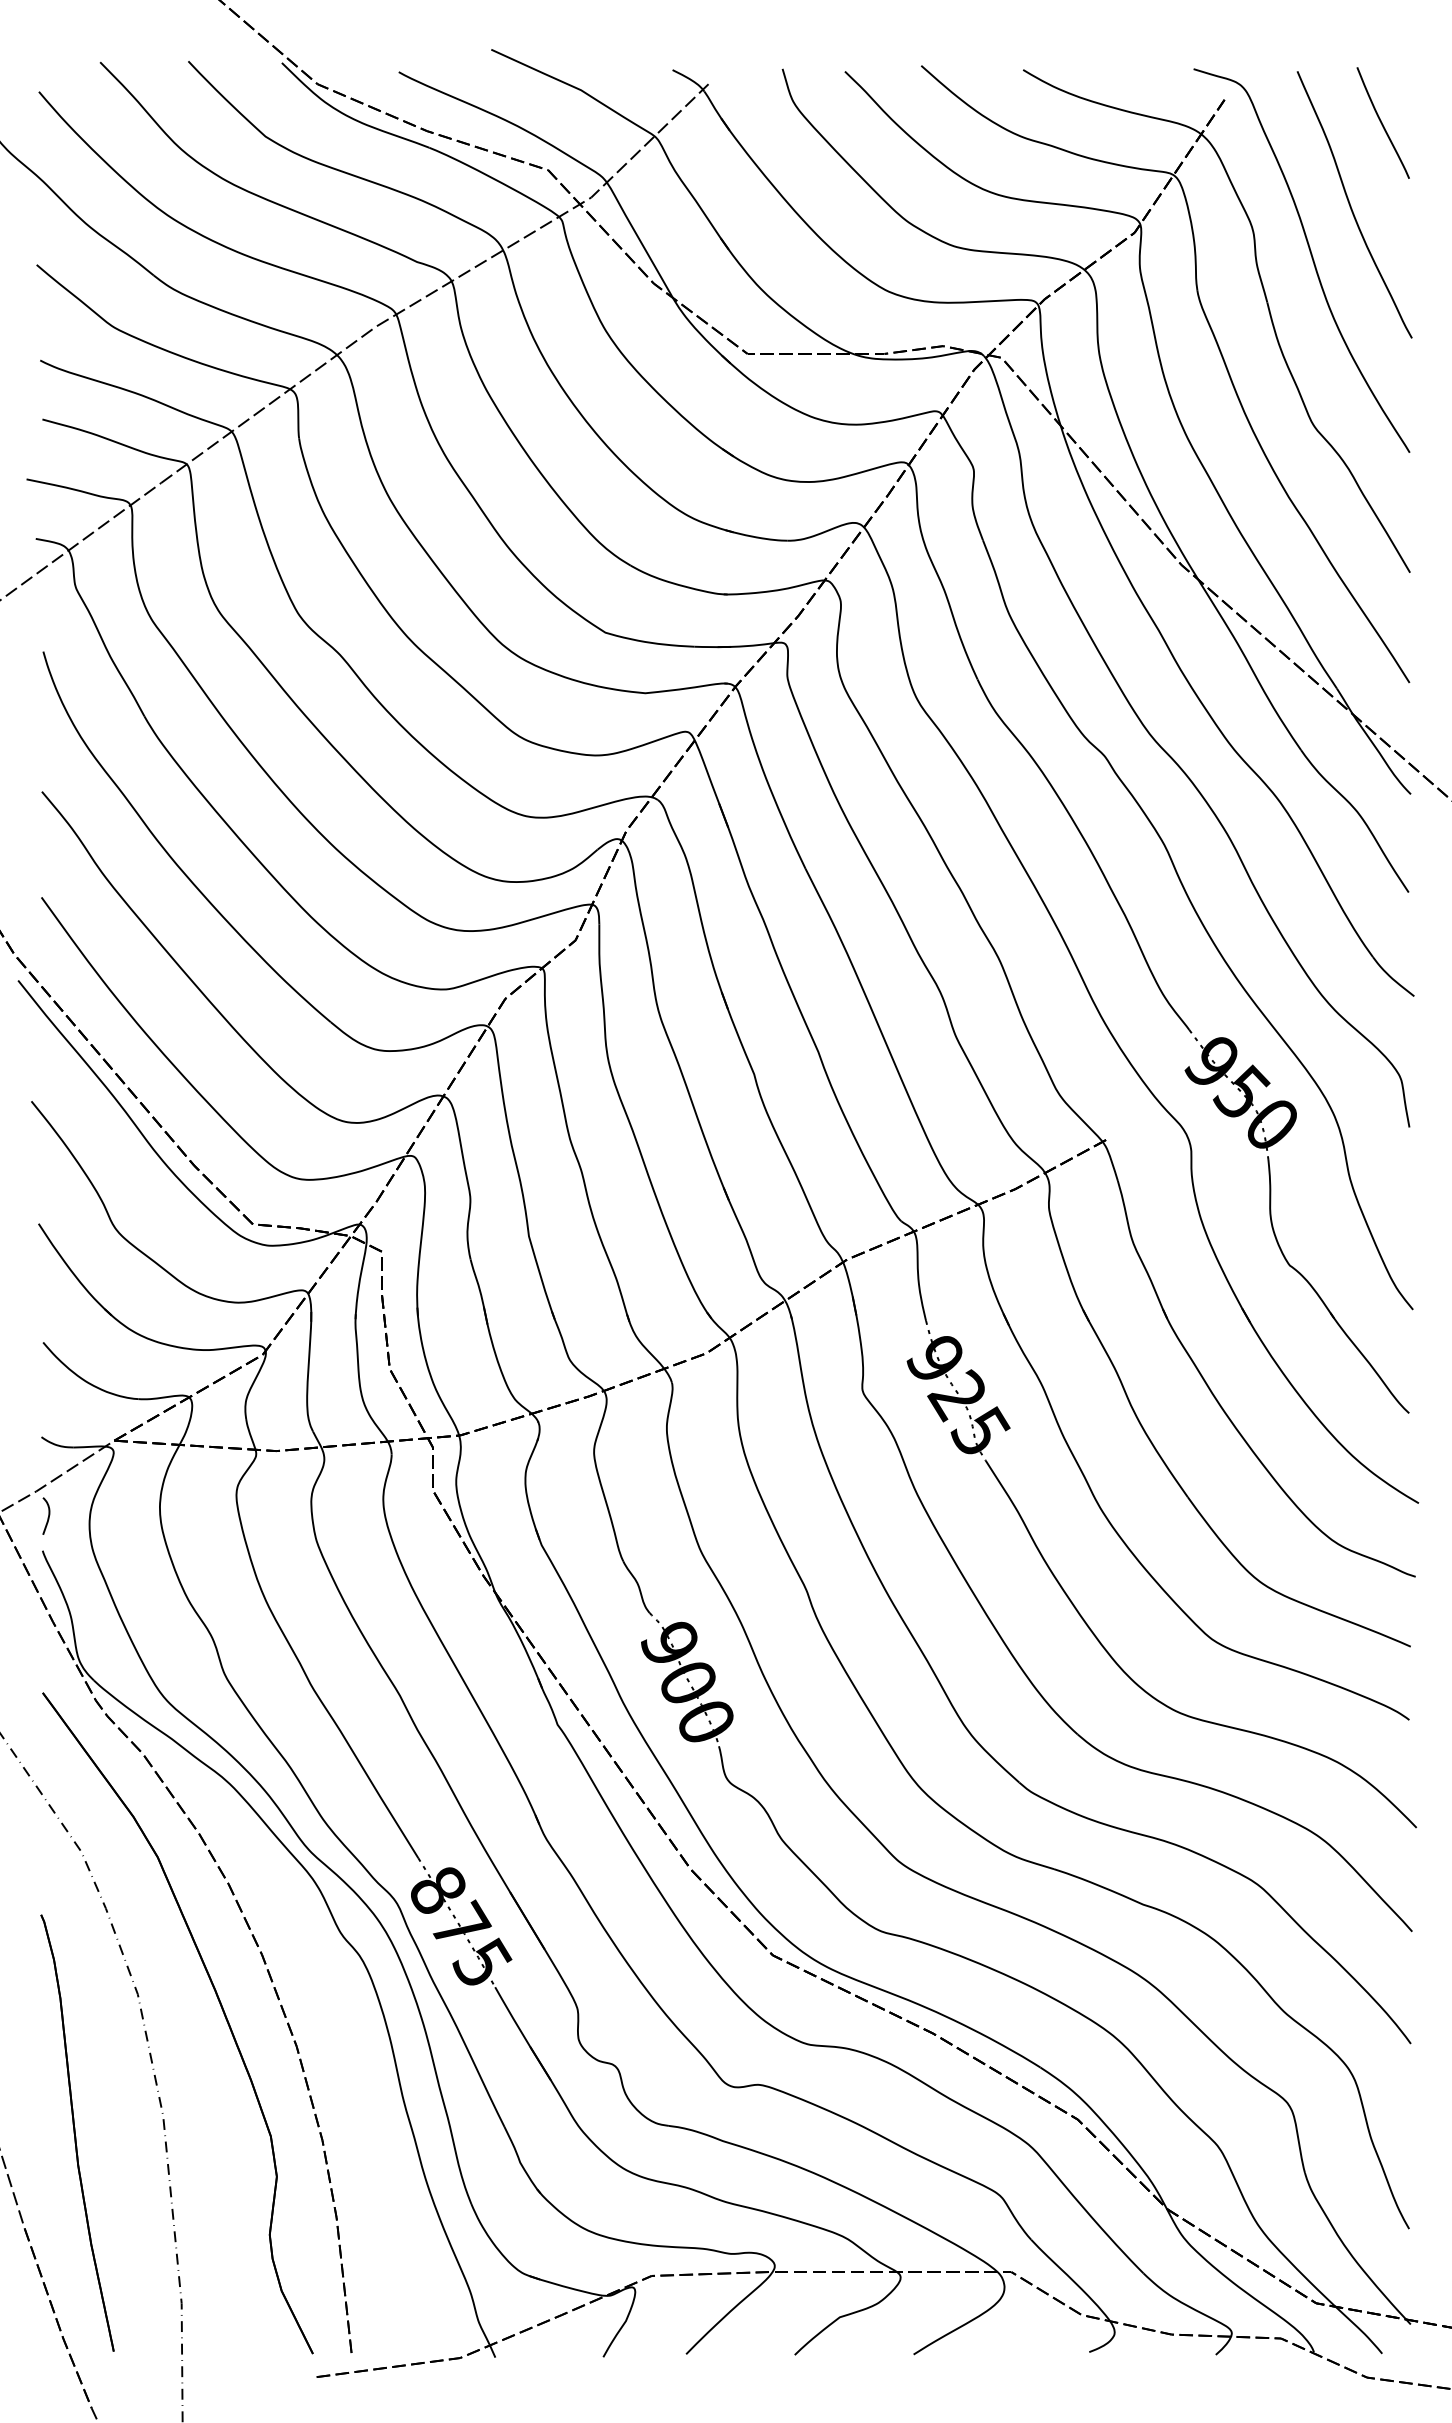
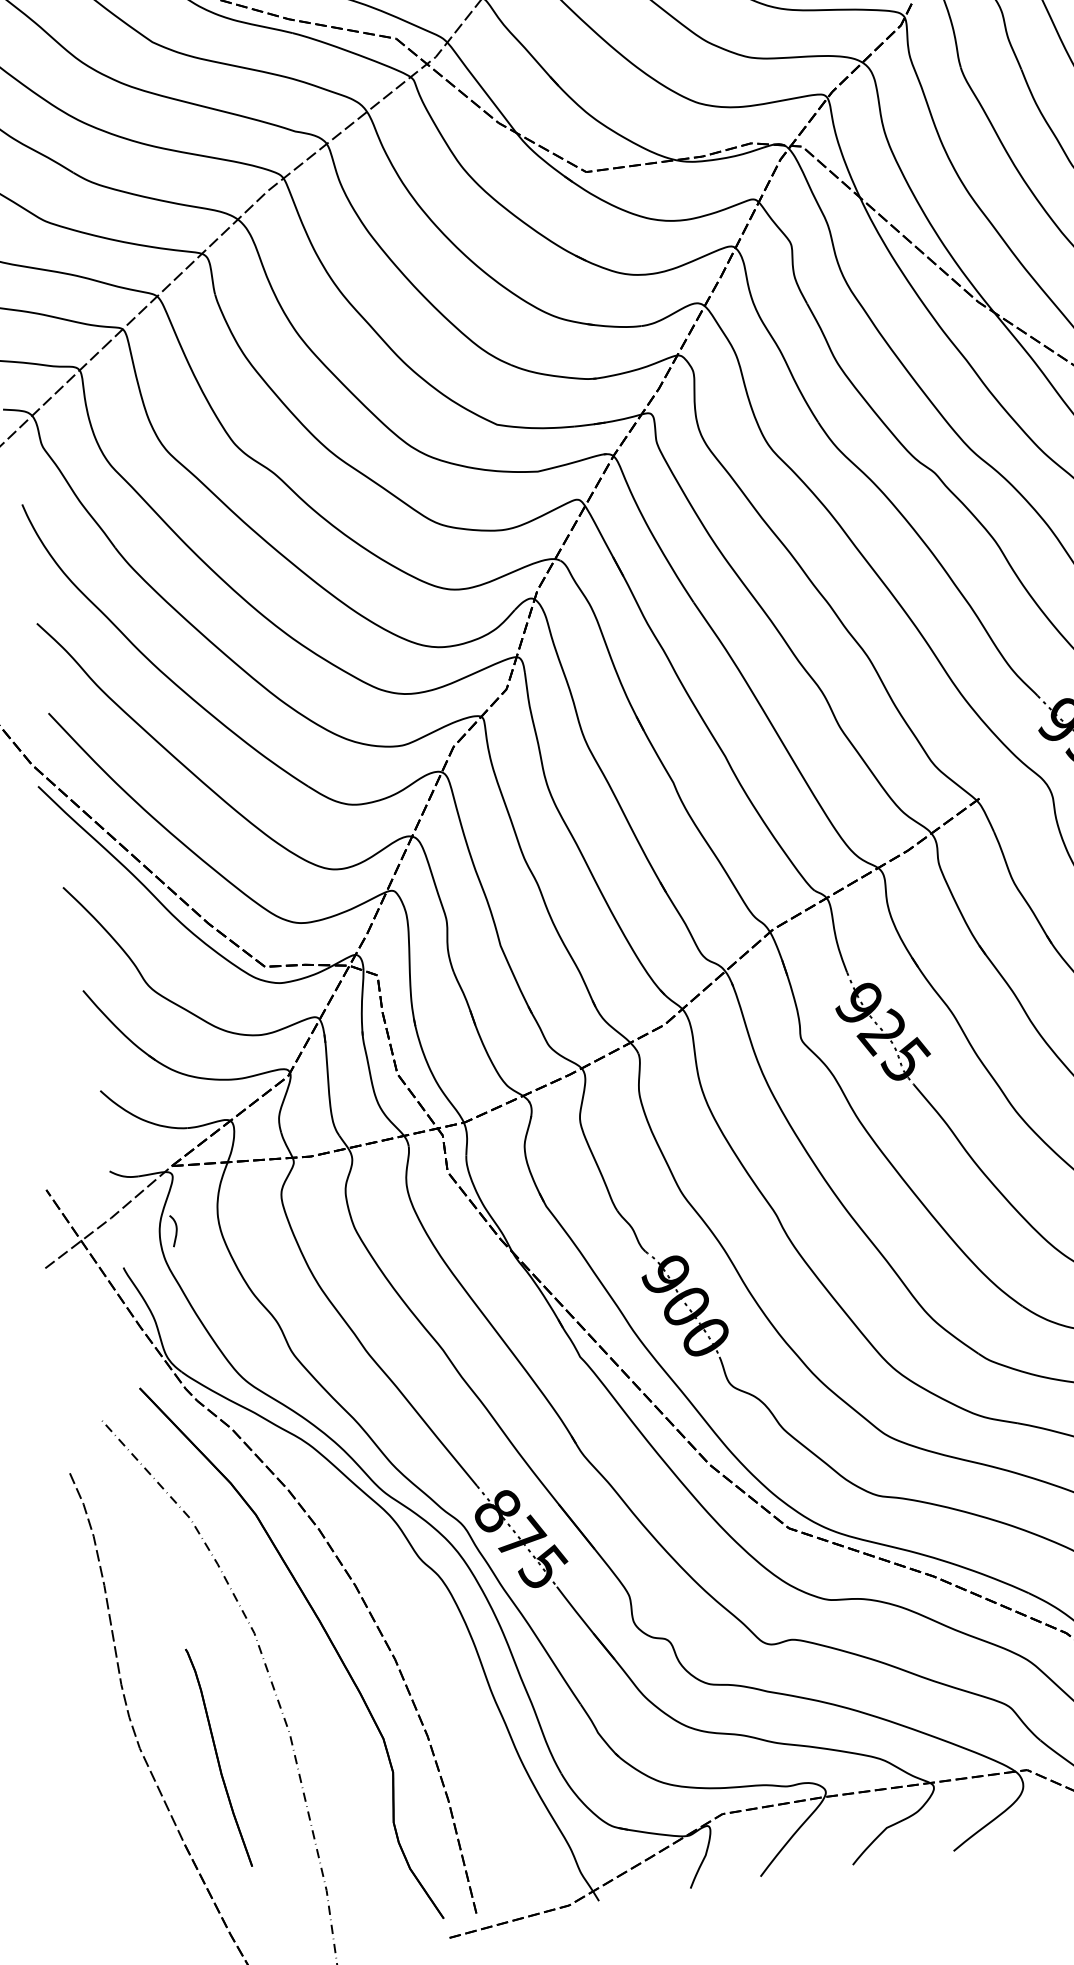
curve: (48, 1515) -> (176, 1230), moved
part: (77, 2132) -> (218, 1757), size x0.6

